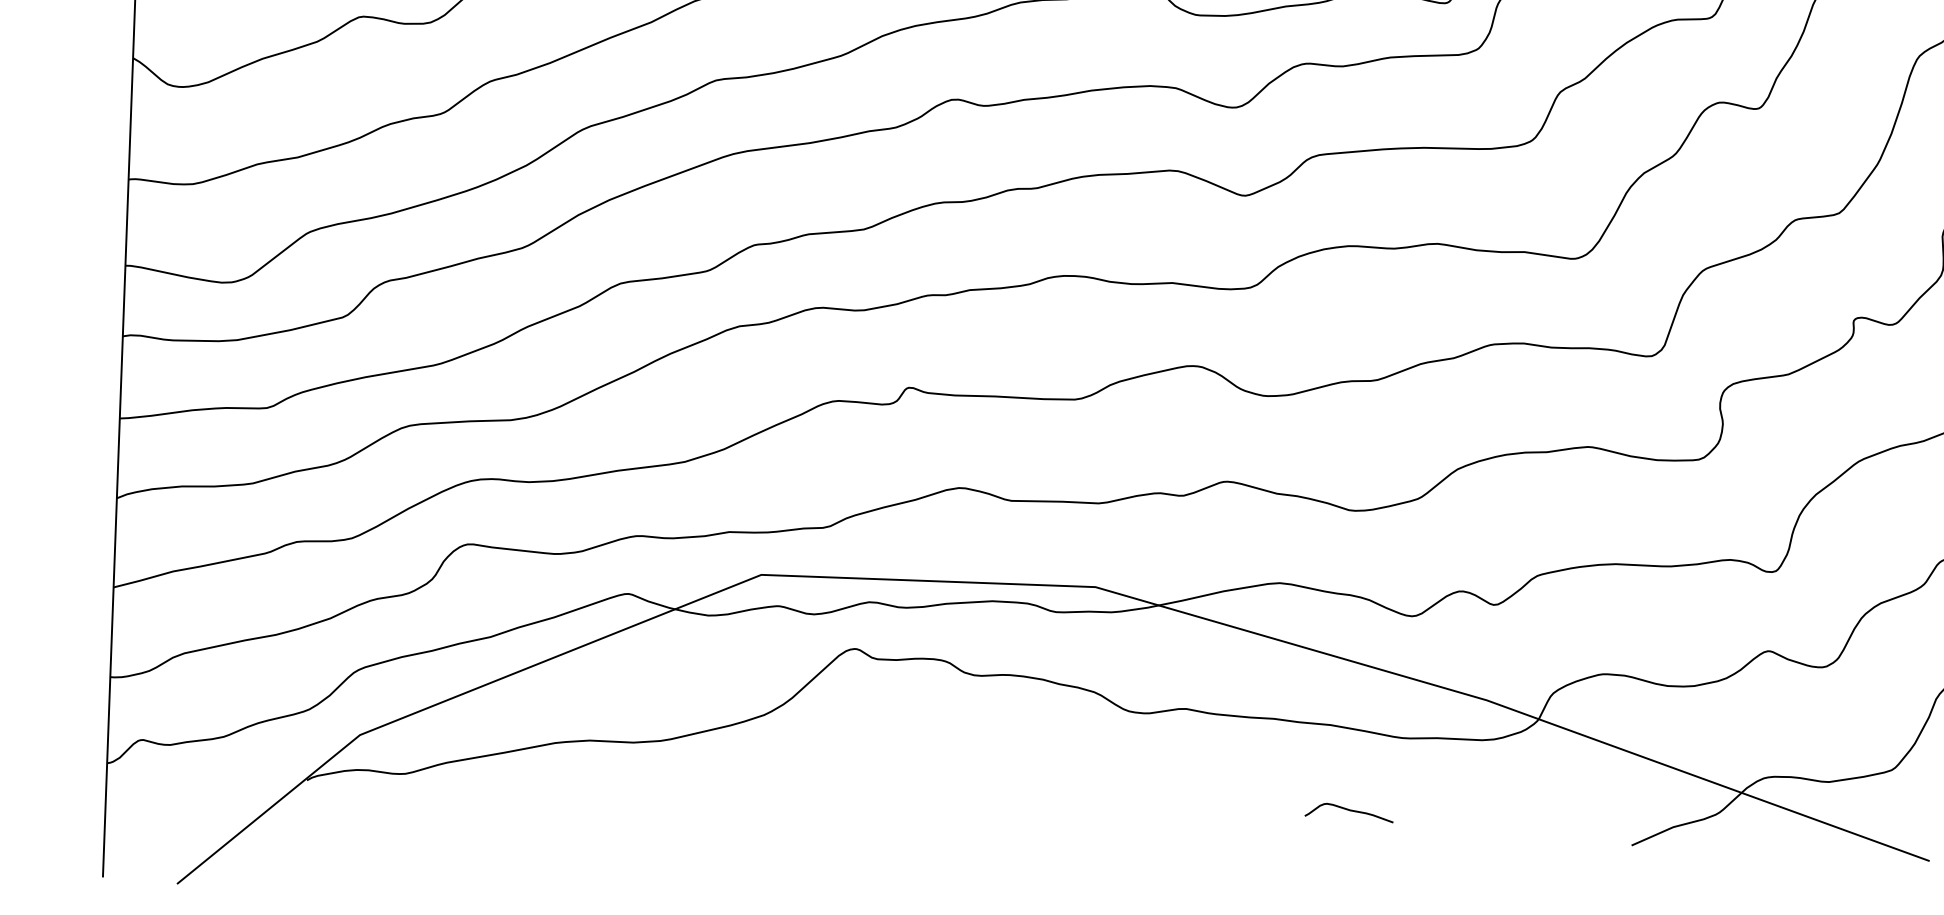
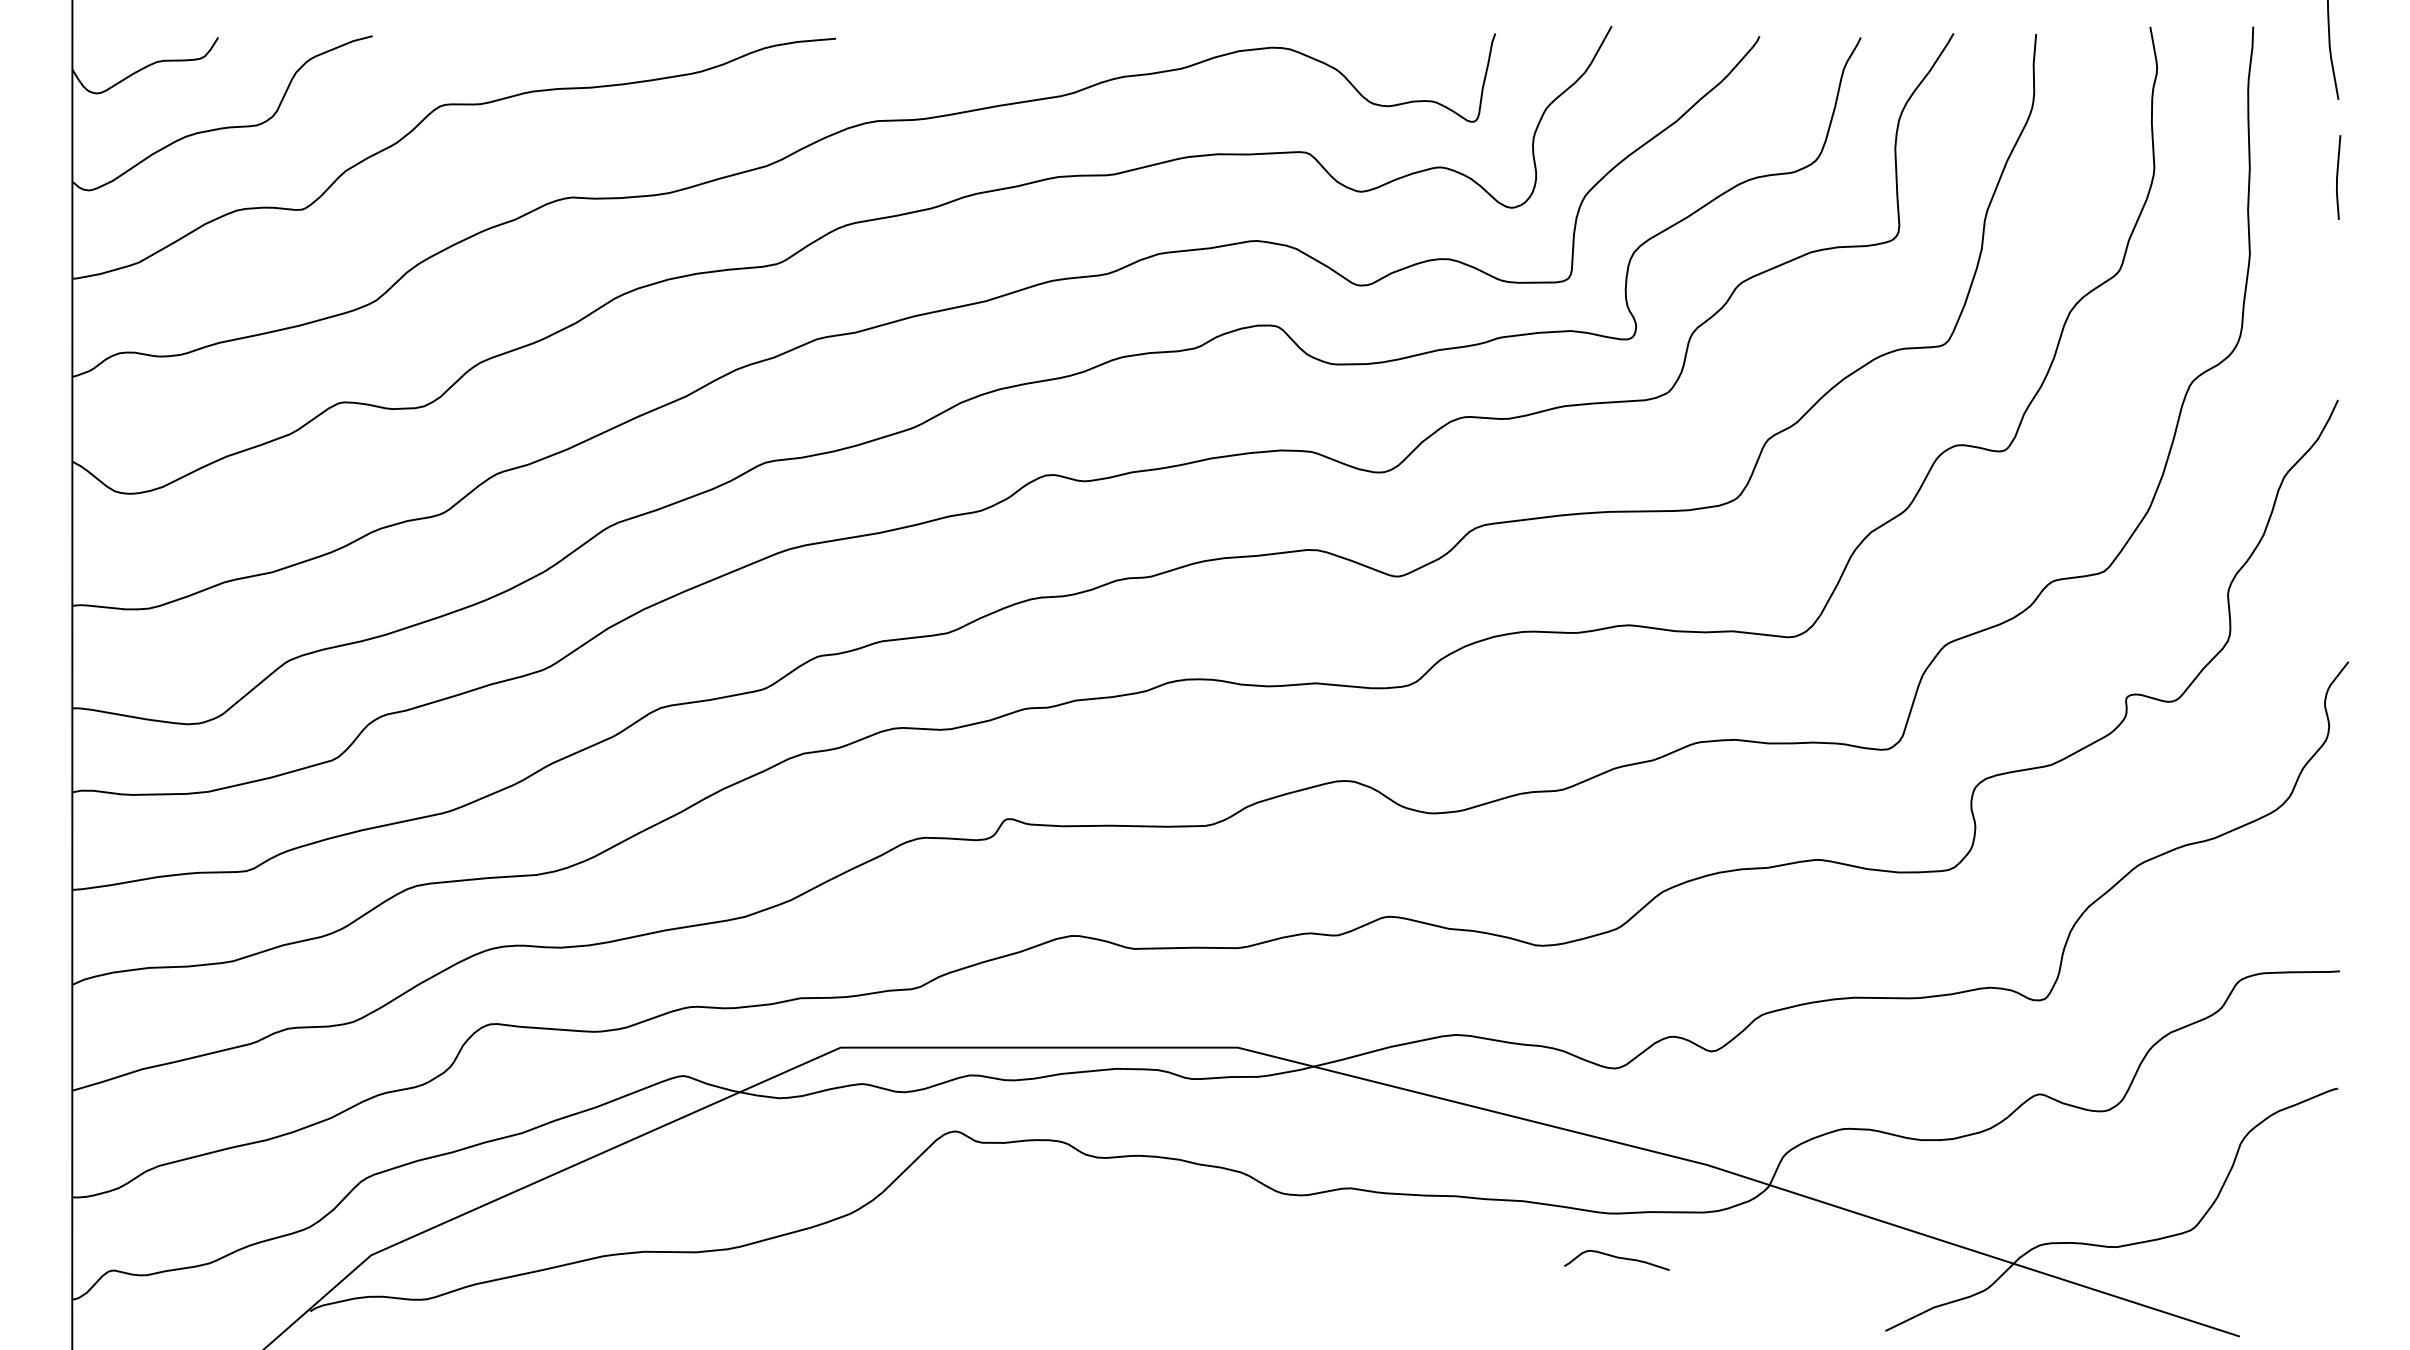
curve: (1349, 811) -> (1616, 1258), moved

